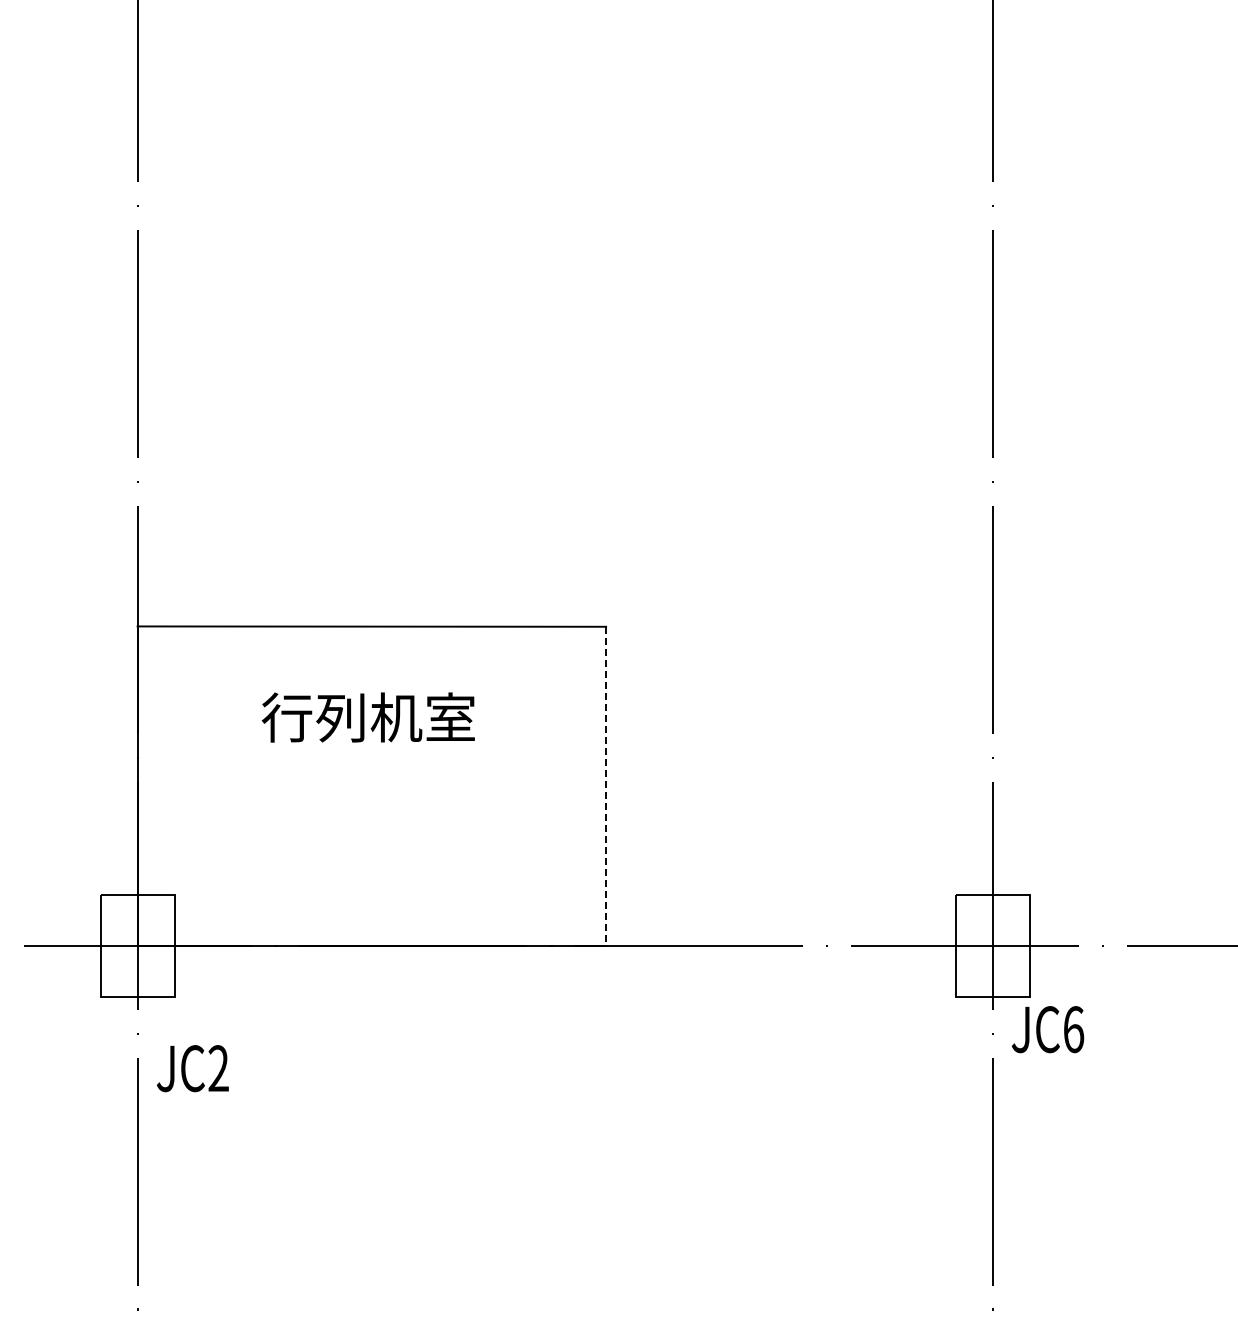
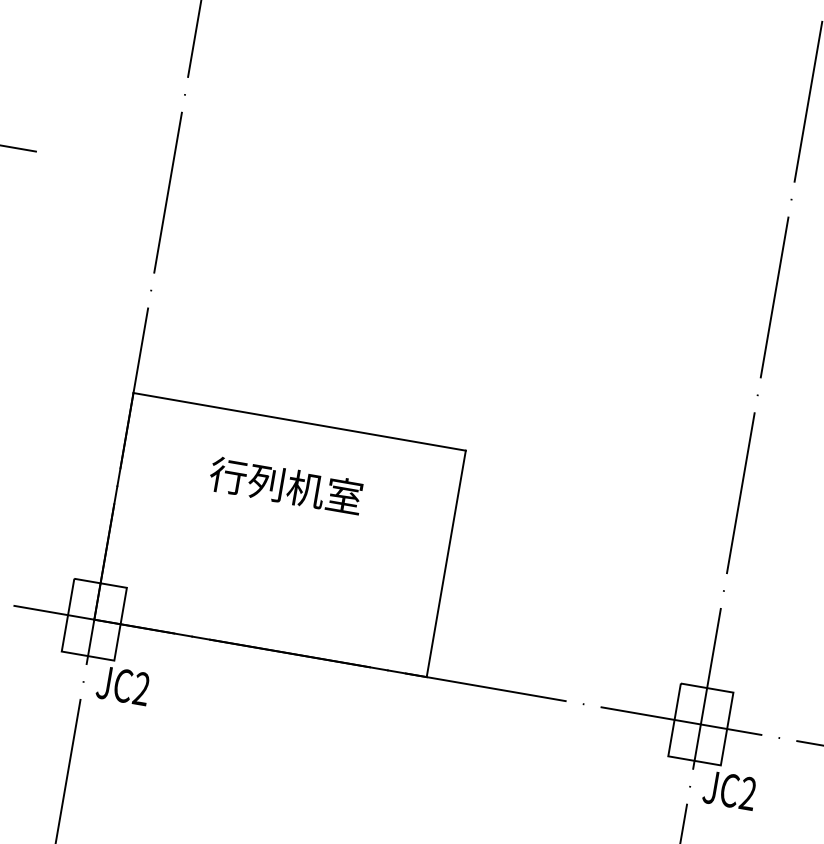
line: (606, 786) -> (446, 564), dashed -> solid
text: (1073, 1029) -> (748, 793), JC6 -> JC2
text: (192, 1068) -> (123, 685), moved

